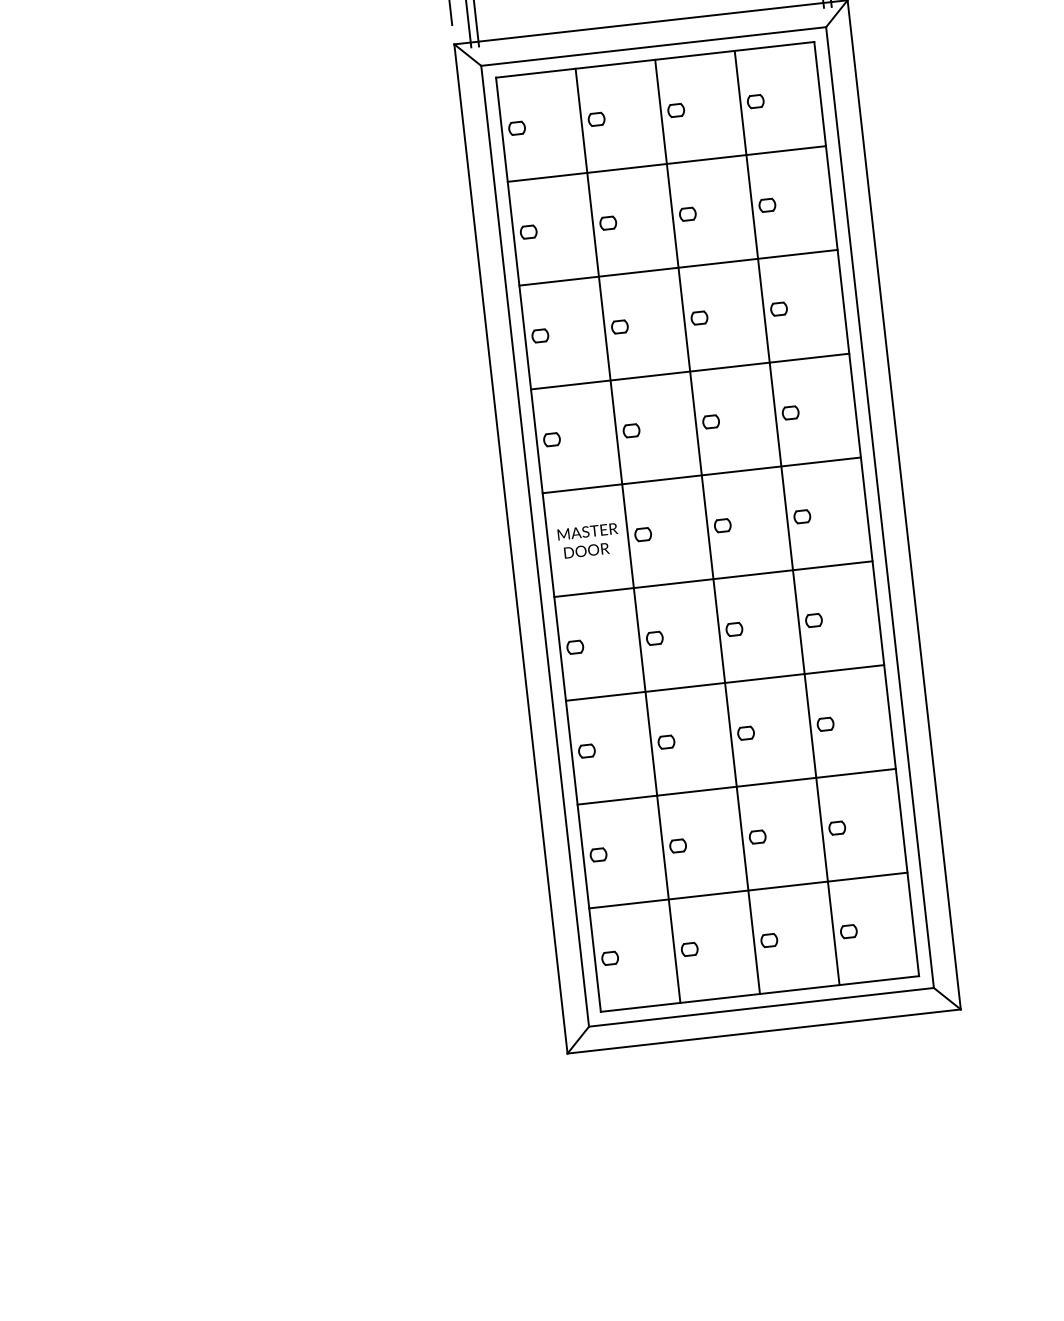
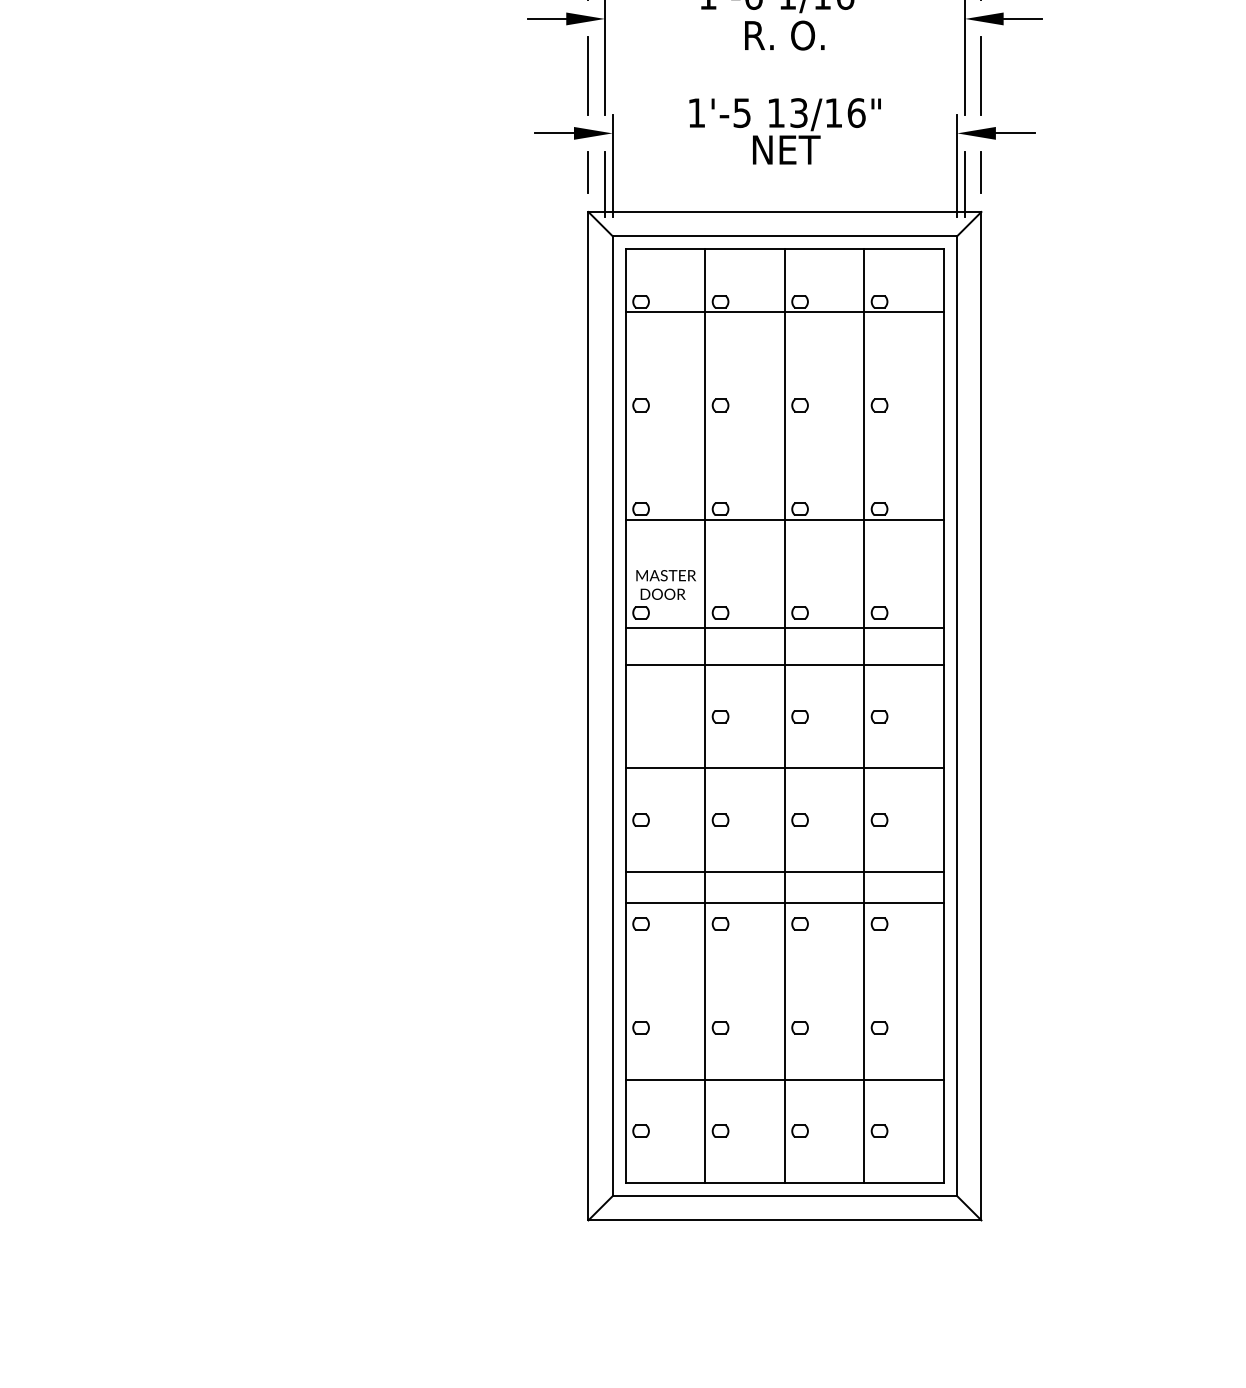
line: (666, 163) -> (784, 311), moved
line: (678, 268) -> (784, 520), moved
line: (689, 371) -> (784, 627), moved
text: (588, 540) -> (665, 584), moved
line: (736, 786) -> (784, 902), moved

